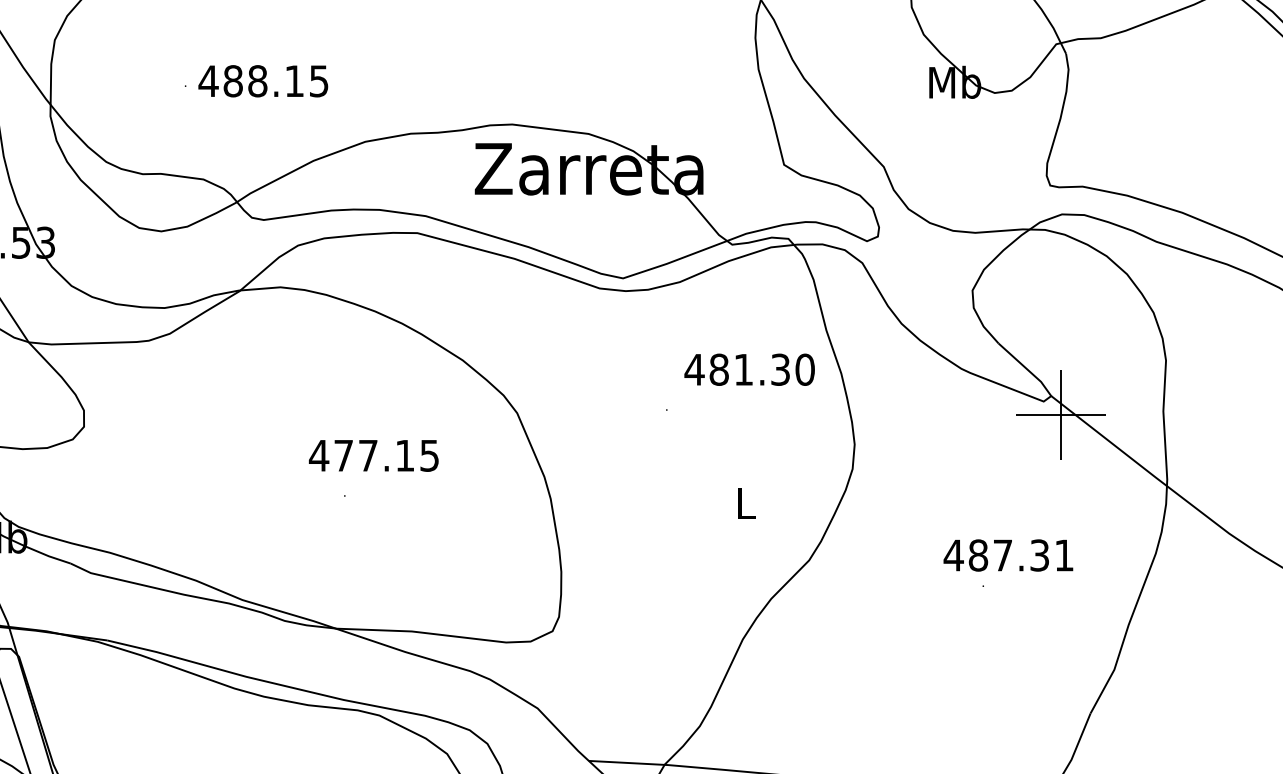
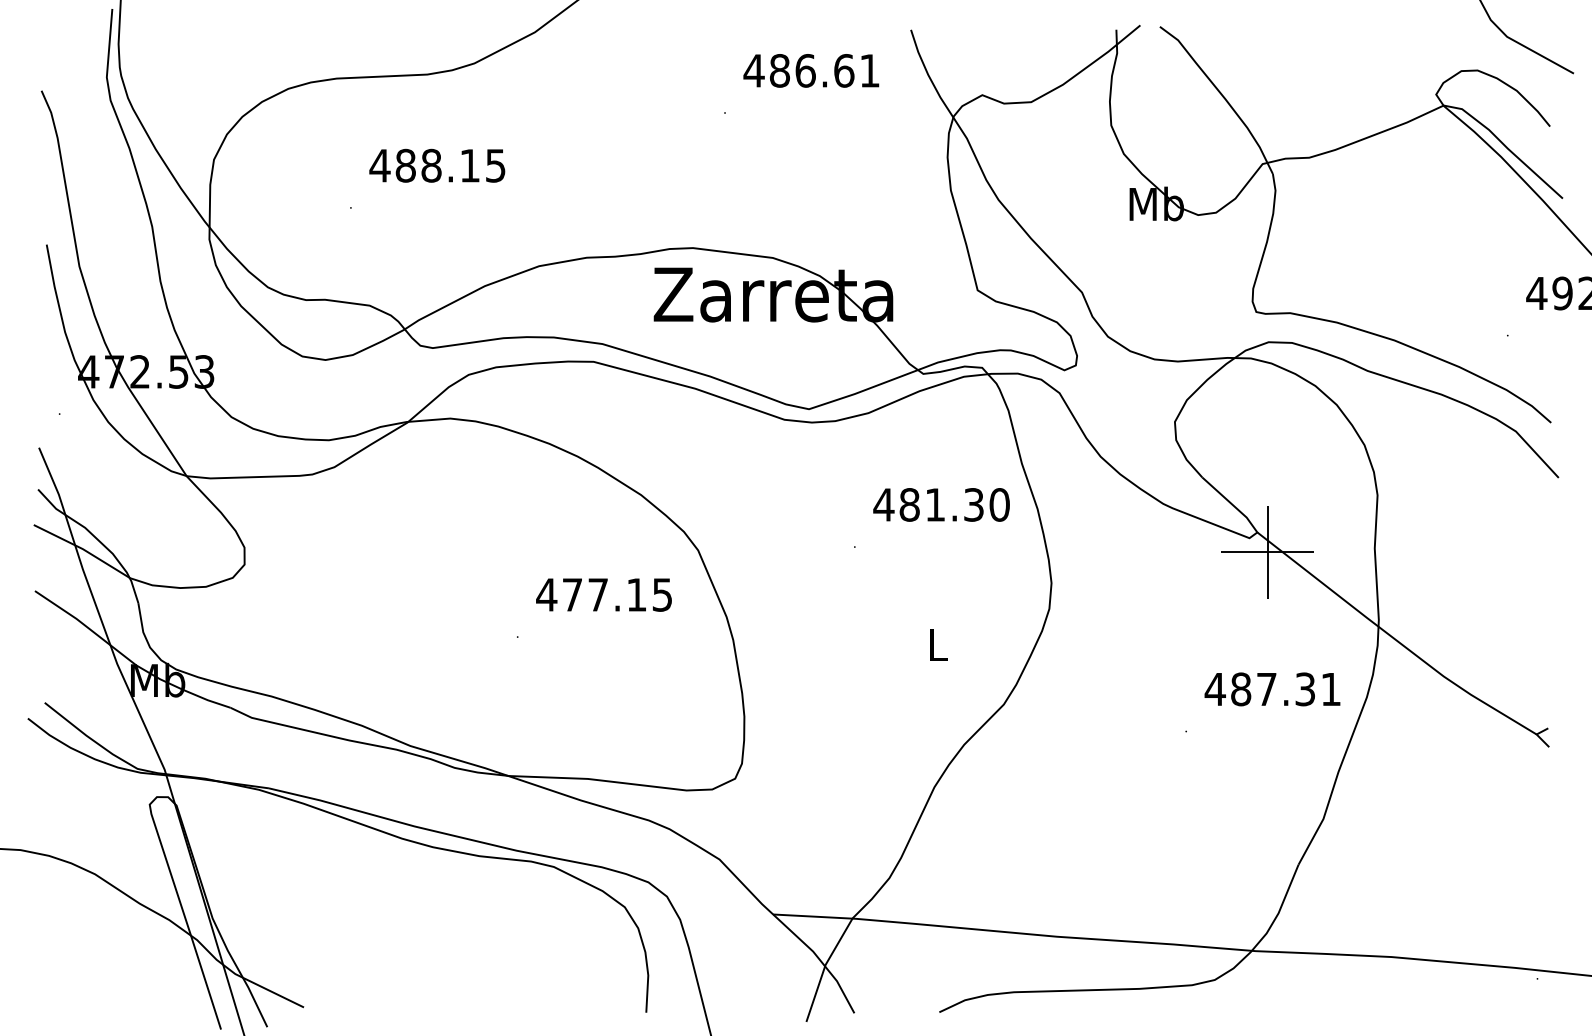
text: (263, 80) -> (437, 165), moved
text: (373, 455) -> (603, 594), moved
text: (1008, 555) -> (1272, 689), moved

